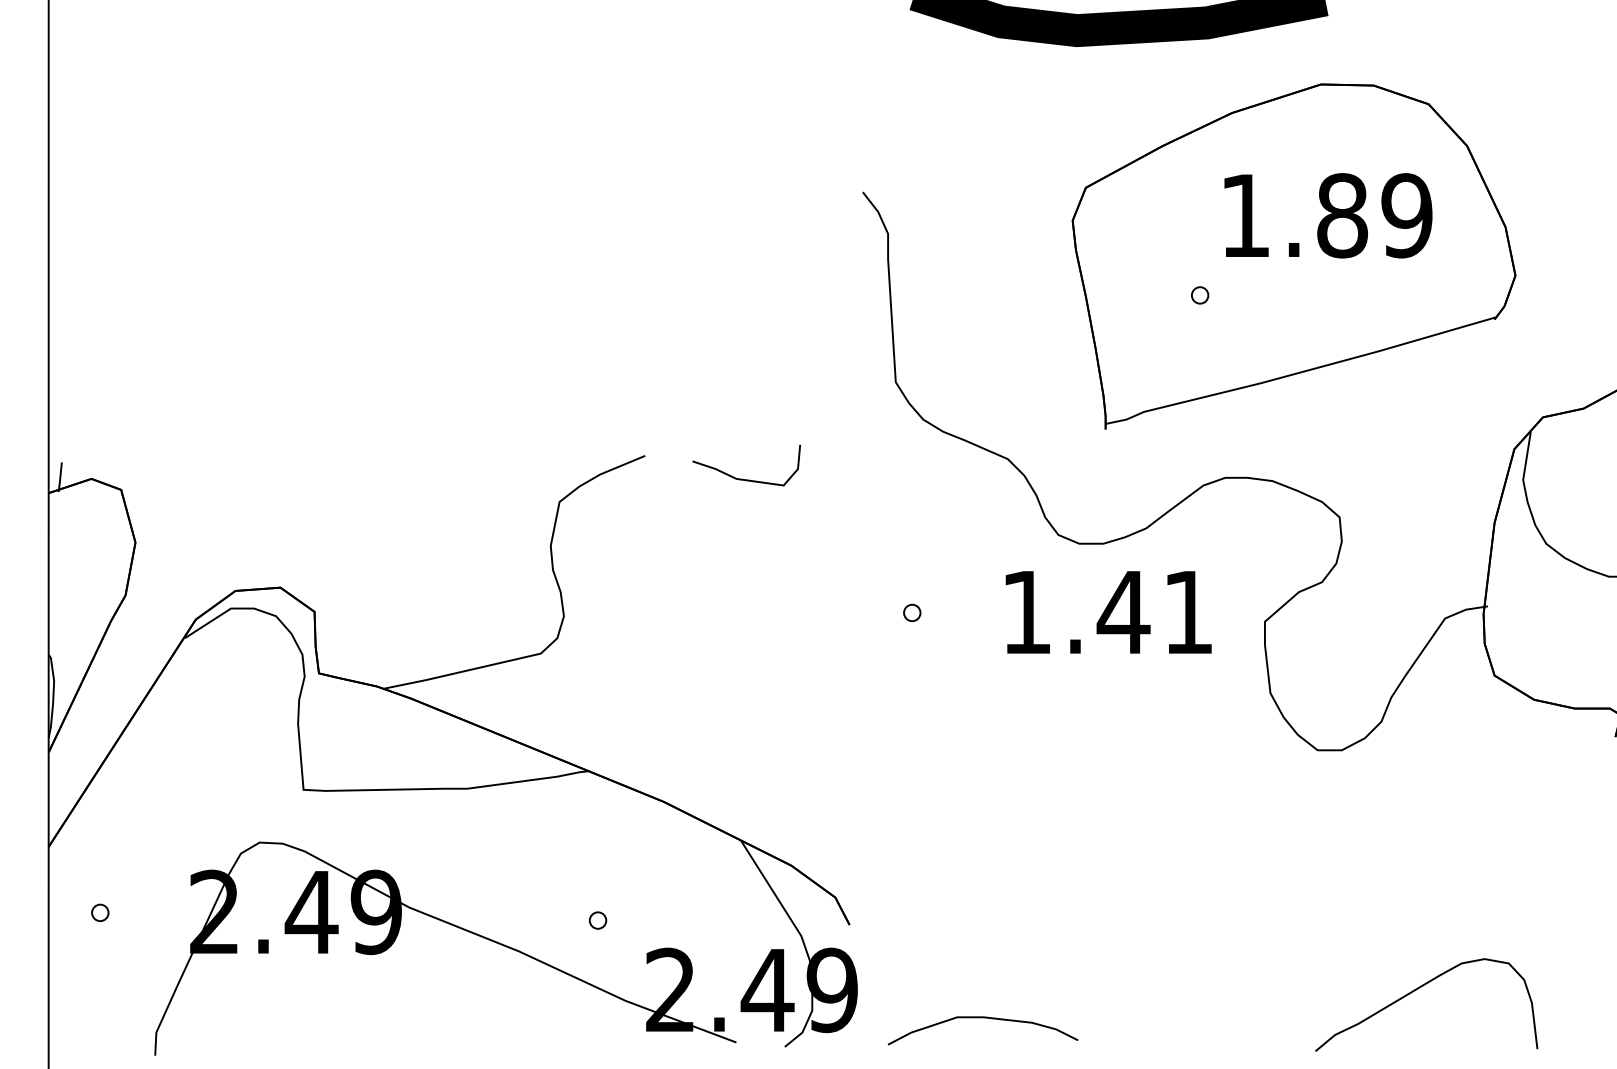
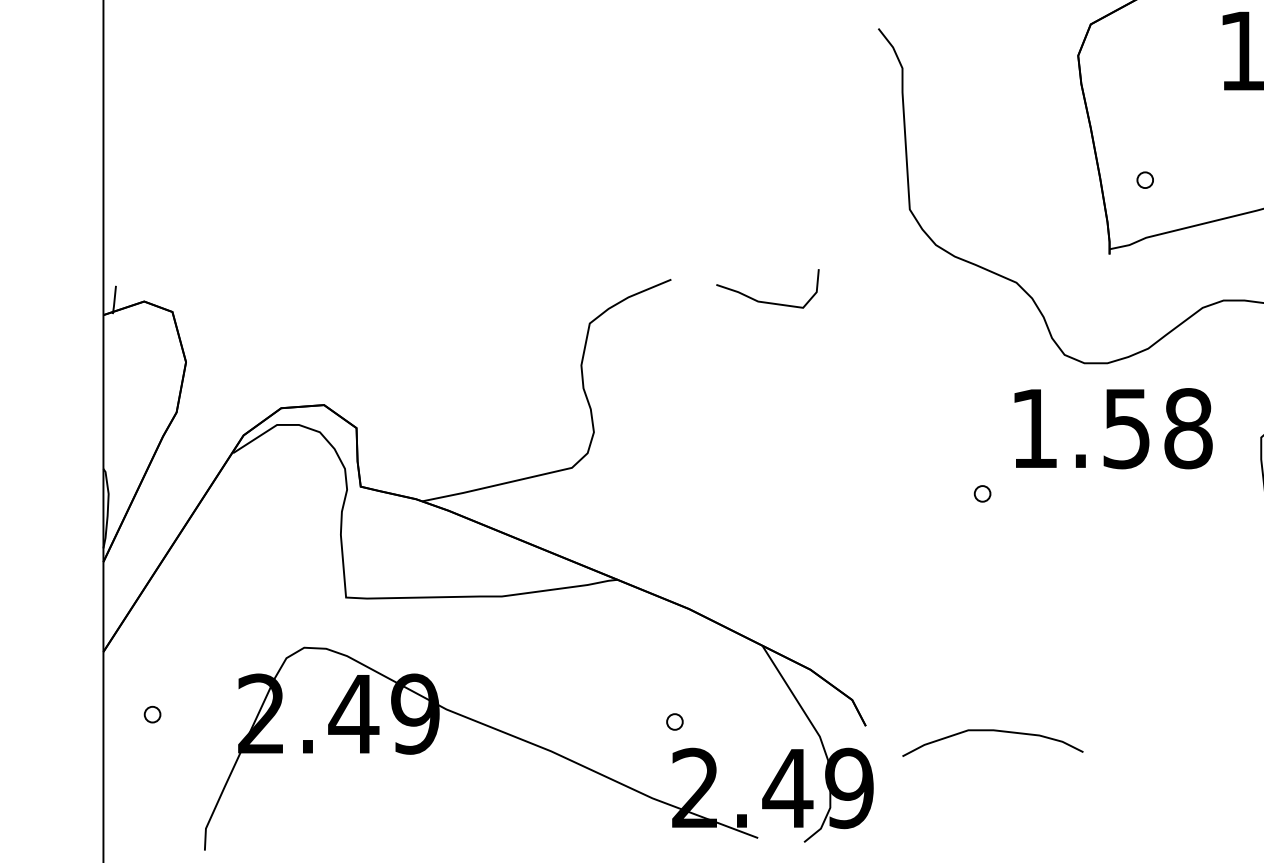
part: (1200, 295) -> (1145, 180), moved
part: (912, 612) -> (982, 493), moved
text: (1155, 612) -> (1157, 428), 1.41 -> 1.58
part: (597, 920) -> (674, 721), moved
curve: (983, 1018) -> (993, 731), moved

